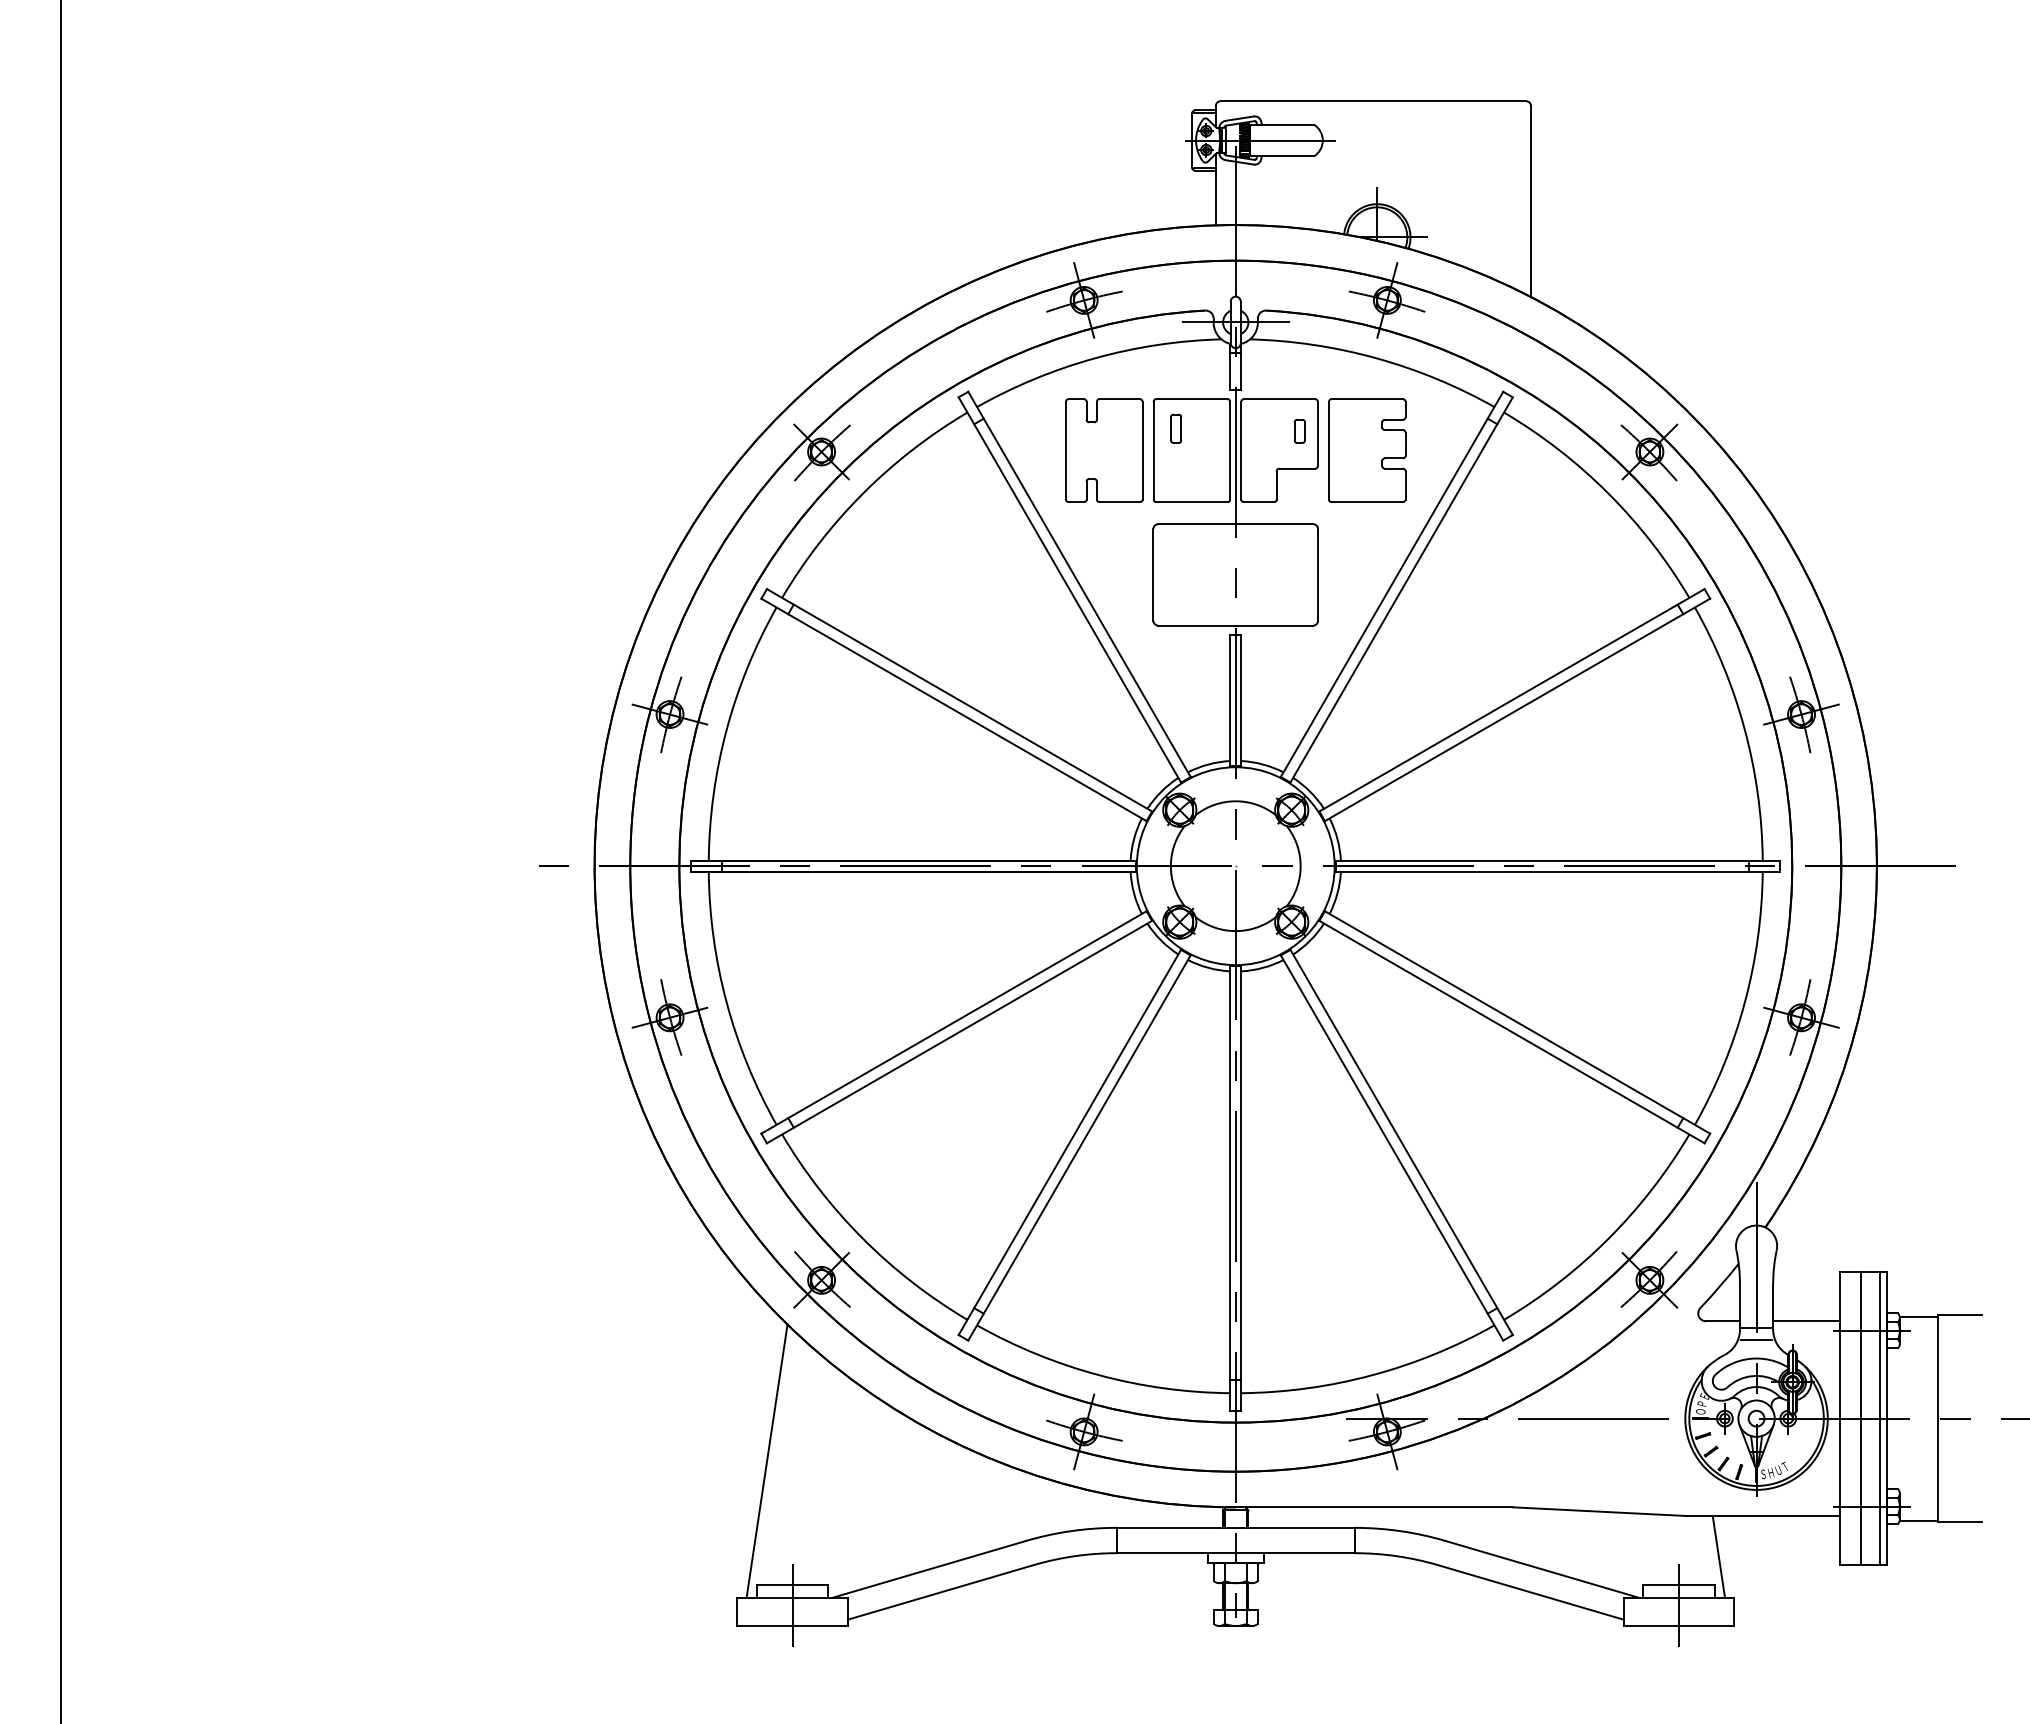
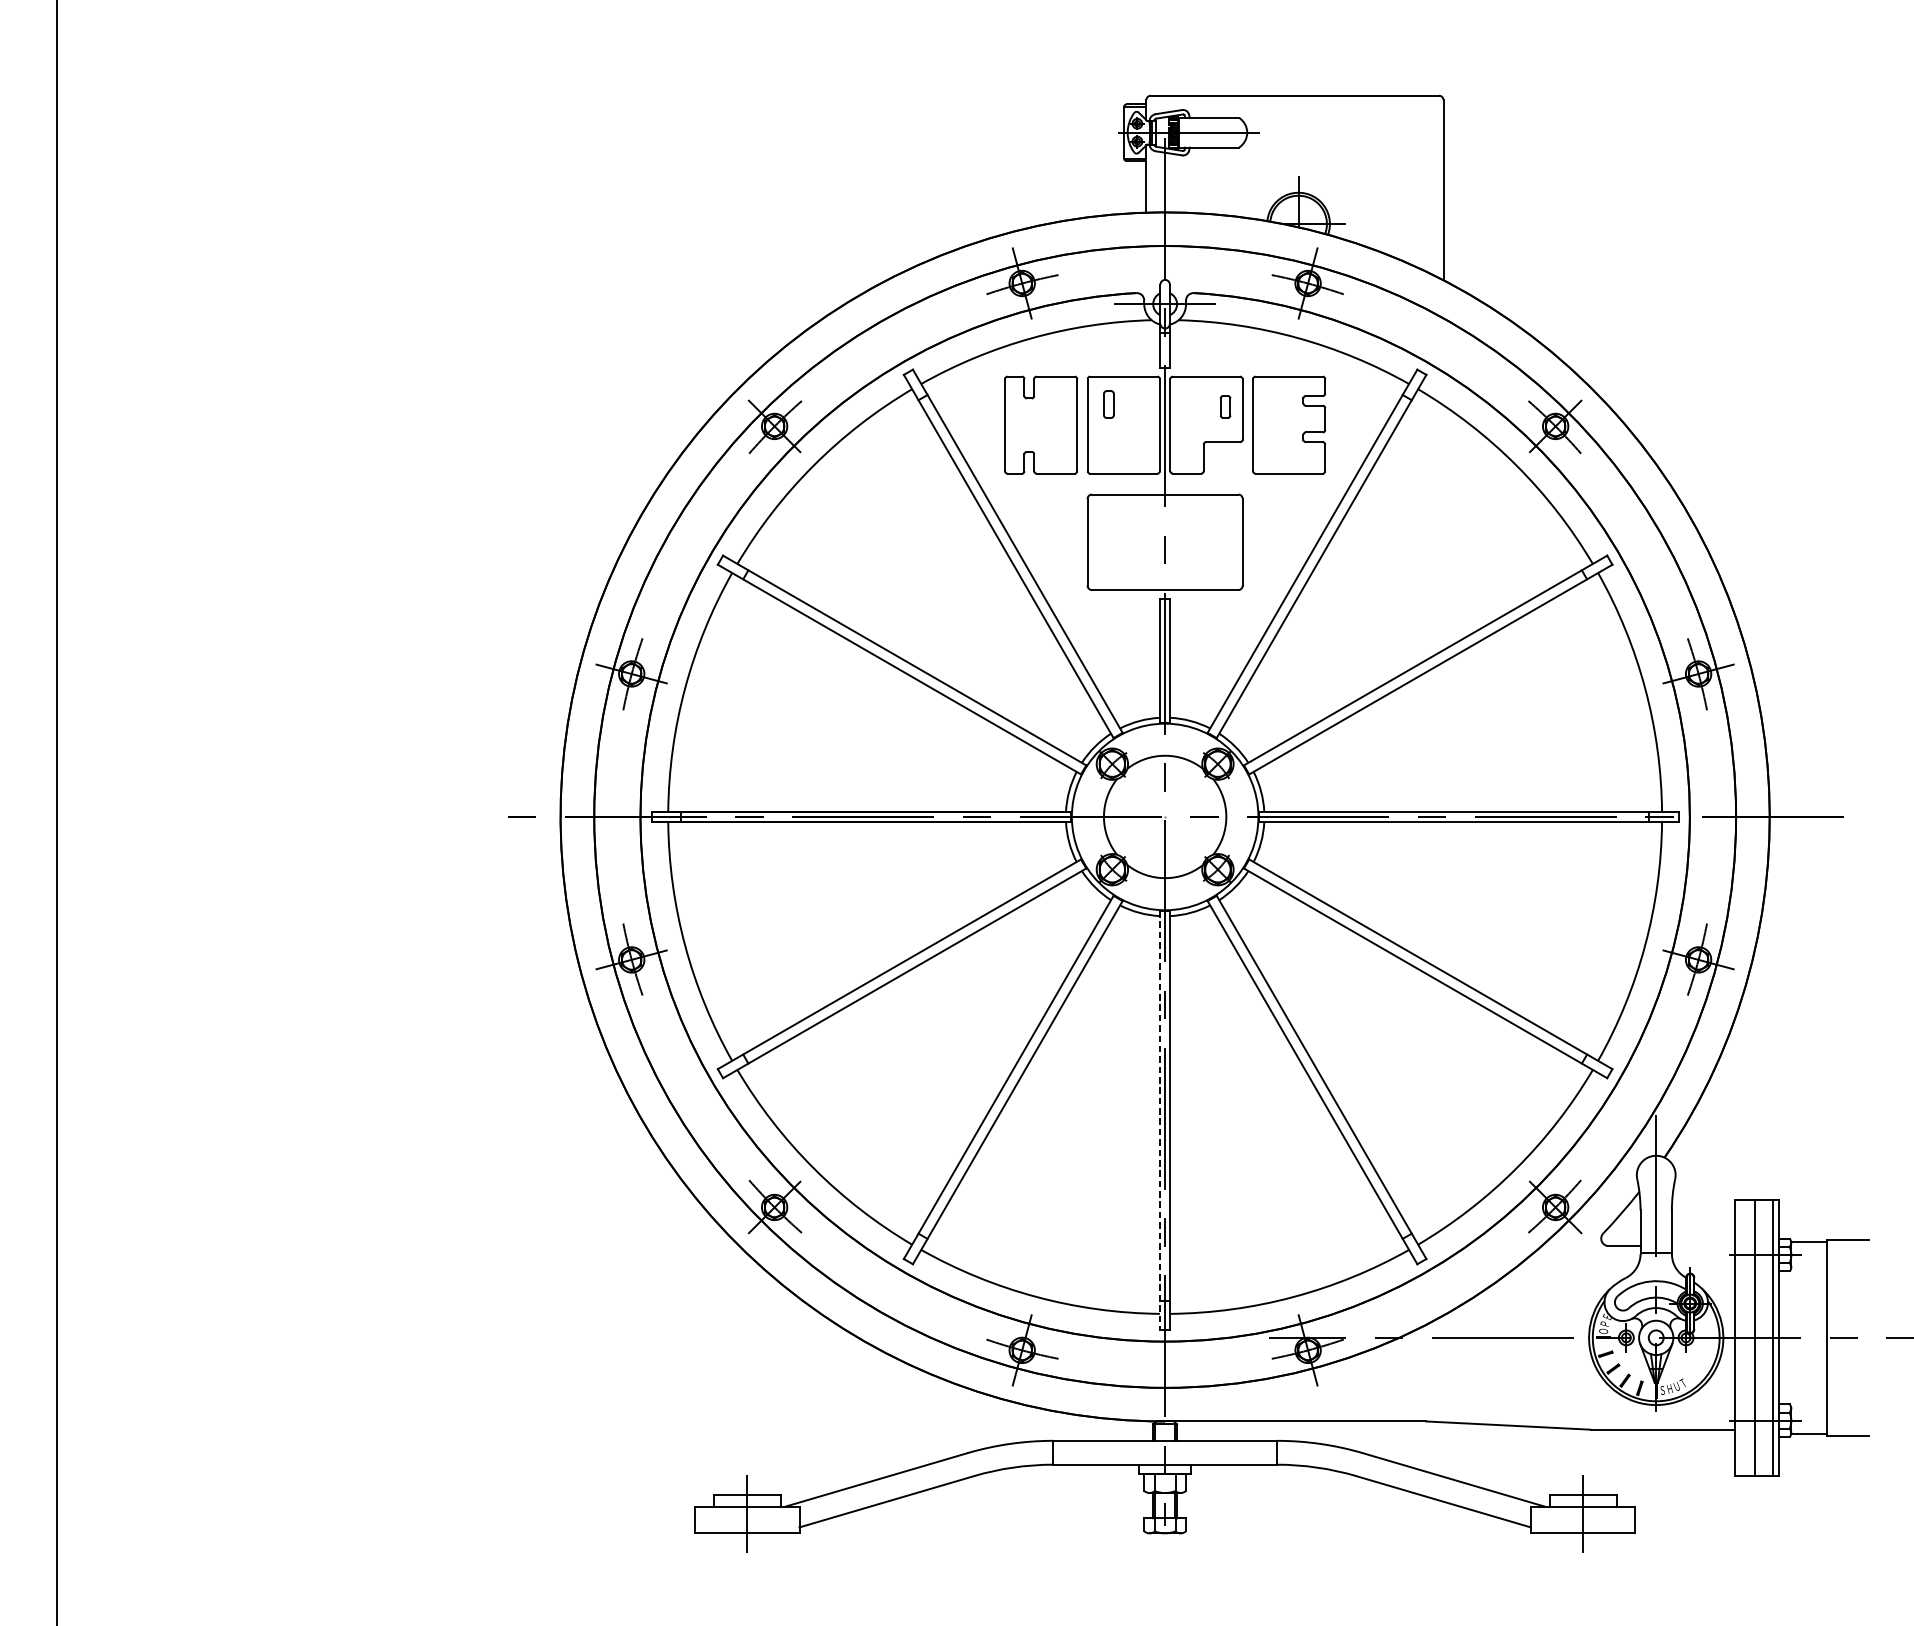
line: (1230, 1188) -> (1160, 1120), solid -> dashed
line: (1806, 1321) -> (1703, 1246), removed
line: (1756, 1339) -> (1656, 1263), removed
line: (766, 1460) -> (722, 1377), removed
line: (1718, 1556) -> (1620, 1467), removed

